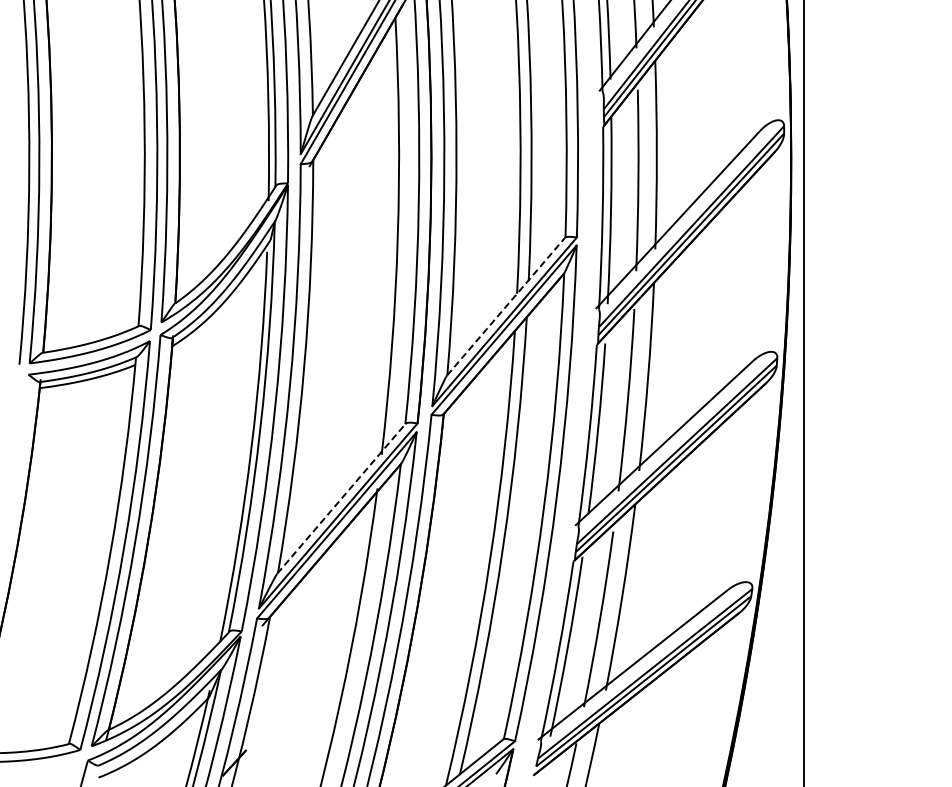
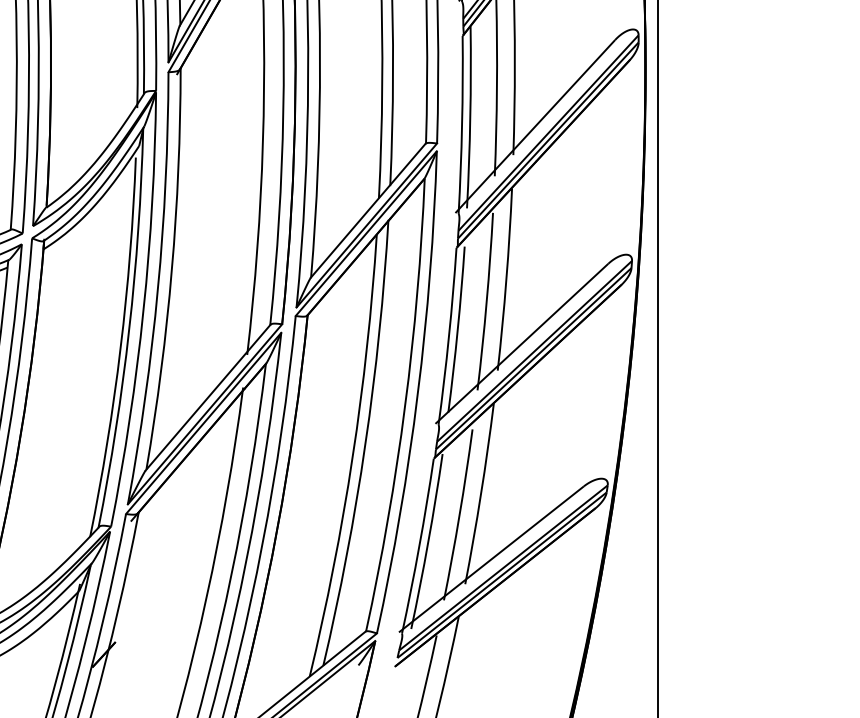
line: (506, 306) -> (368, 210), dashed -> solid
line: (341, 498) -> (208, 397), dashed -> solid

